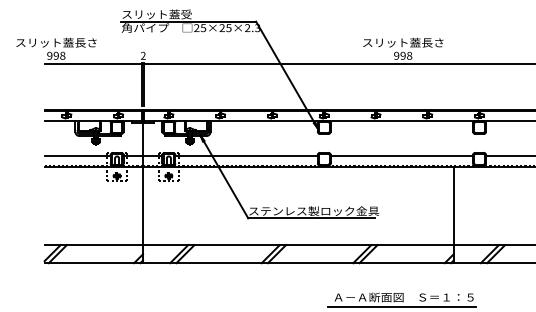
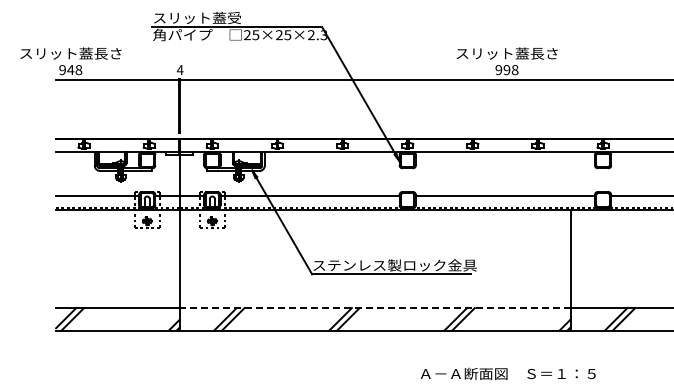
text: (142, 55) -> (179, 69), 2 -> 4
text: (56, 56) -> (70, 70), 998 -> 948
line: (297, 245) -> (374, 308), solid -> dashed
line: (401, 306) -> (505, 385), removed

